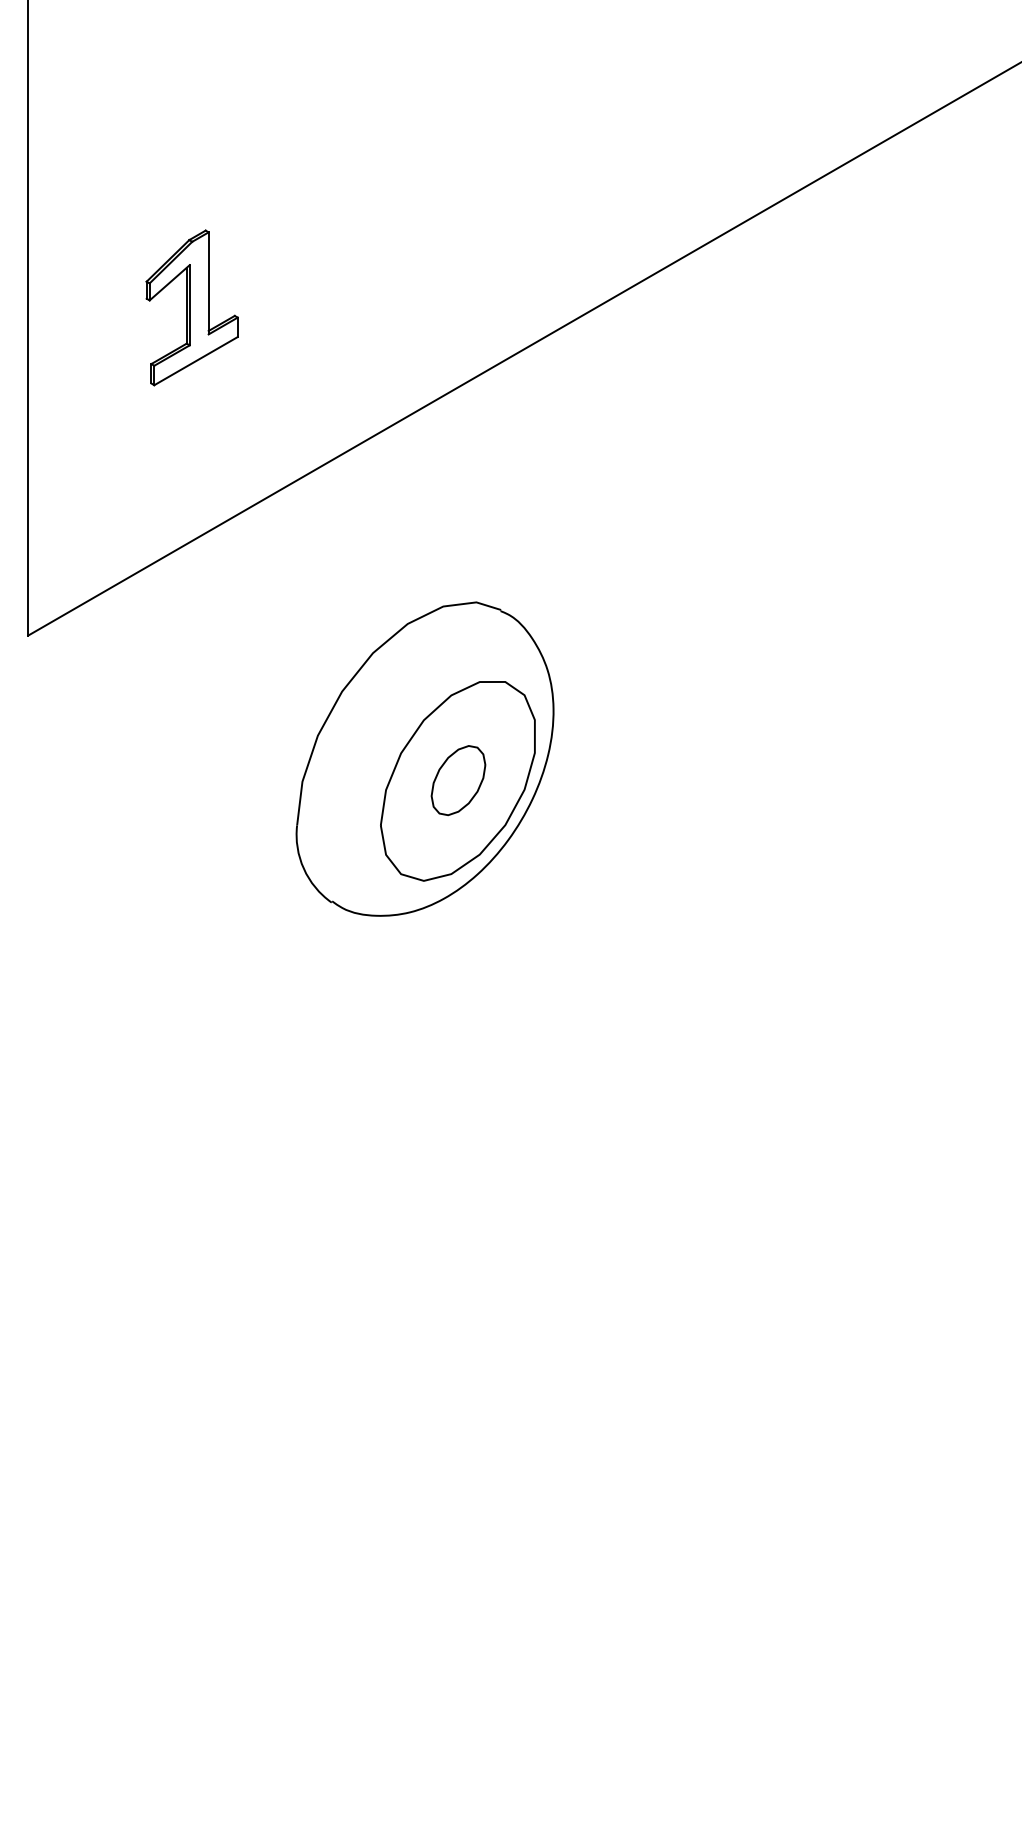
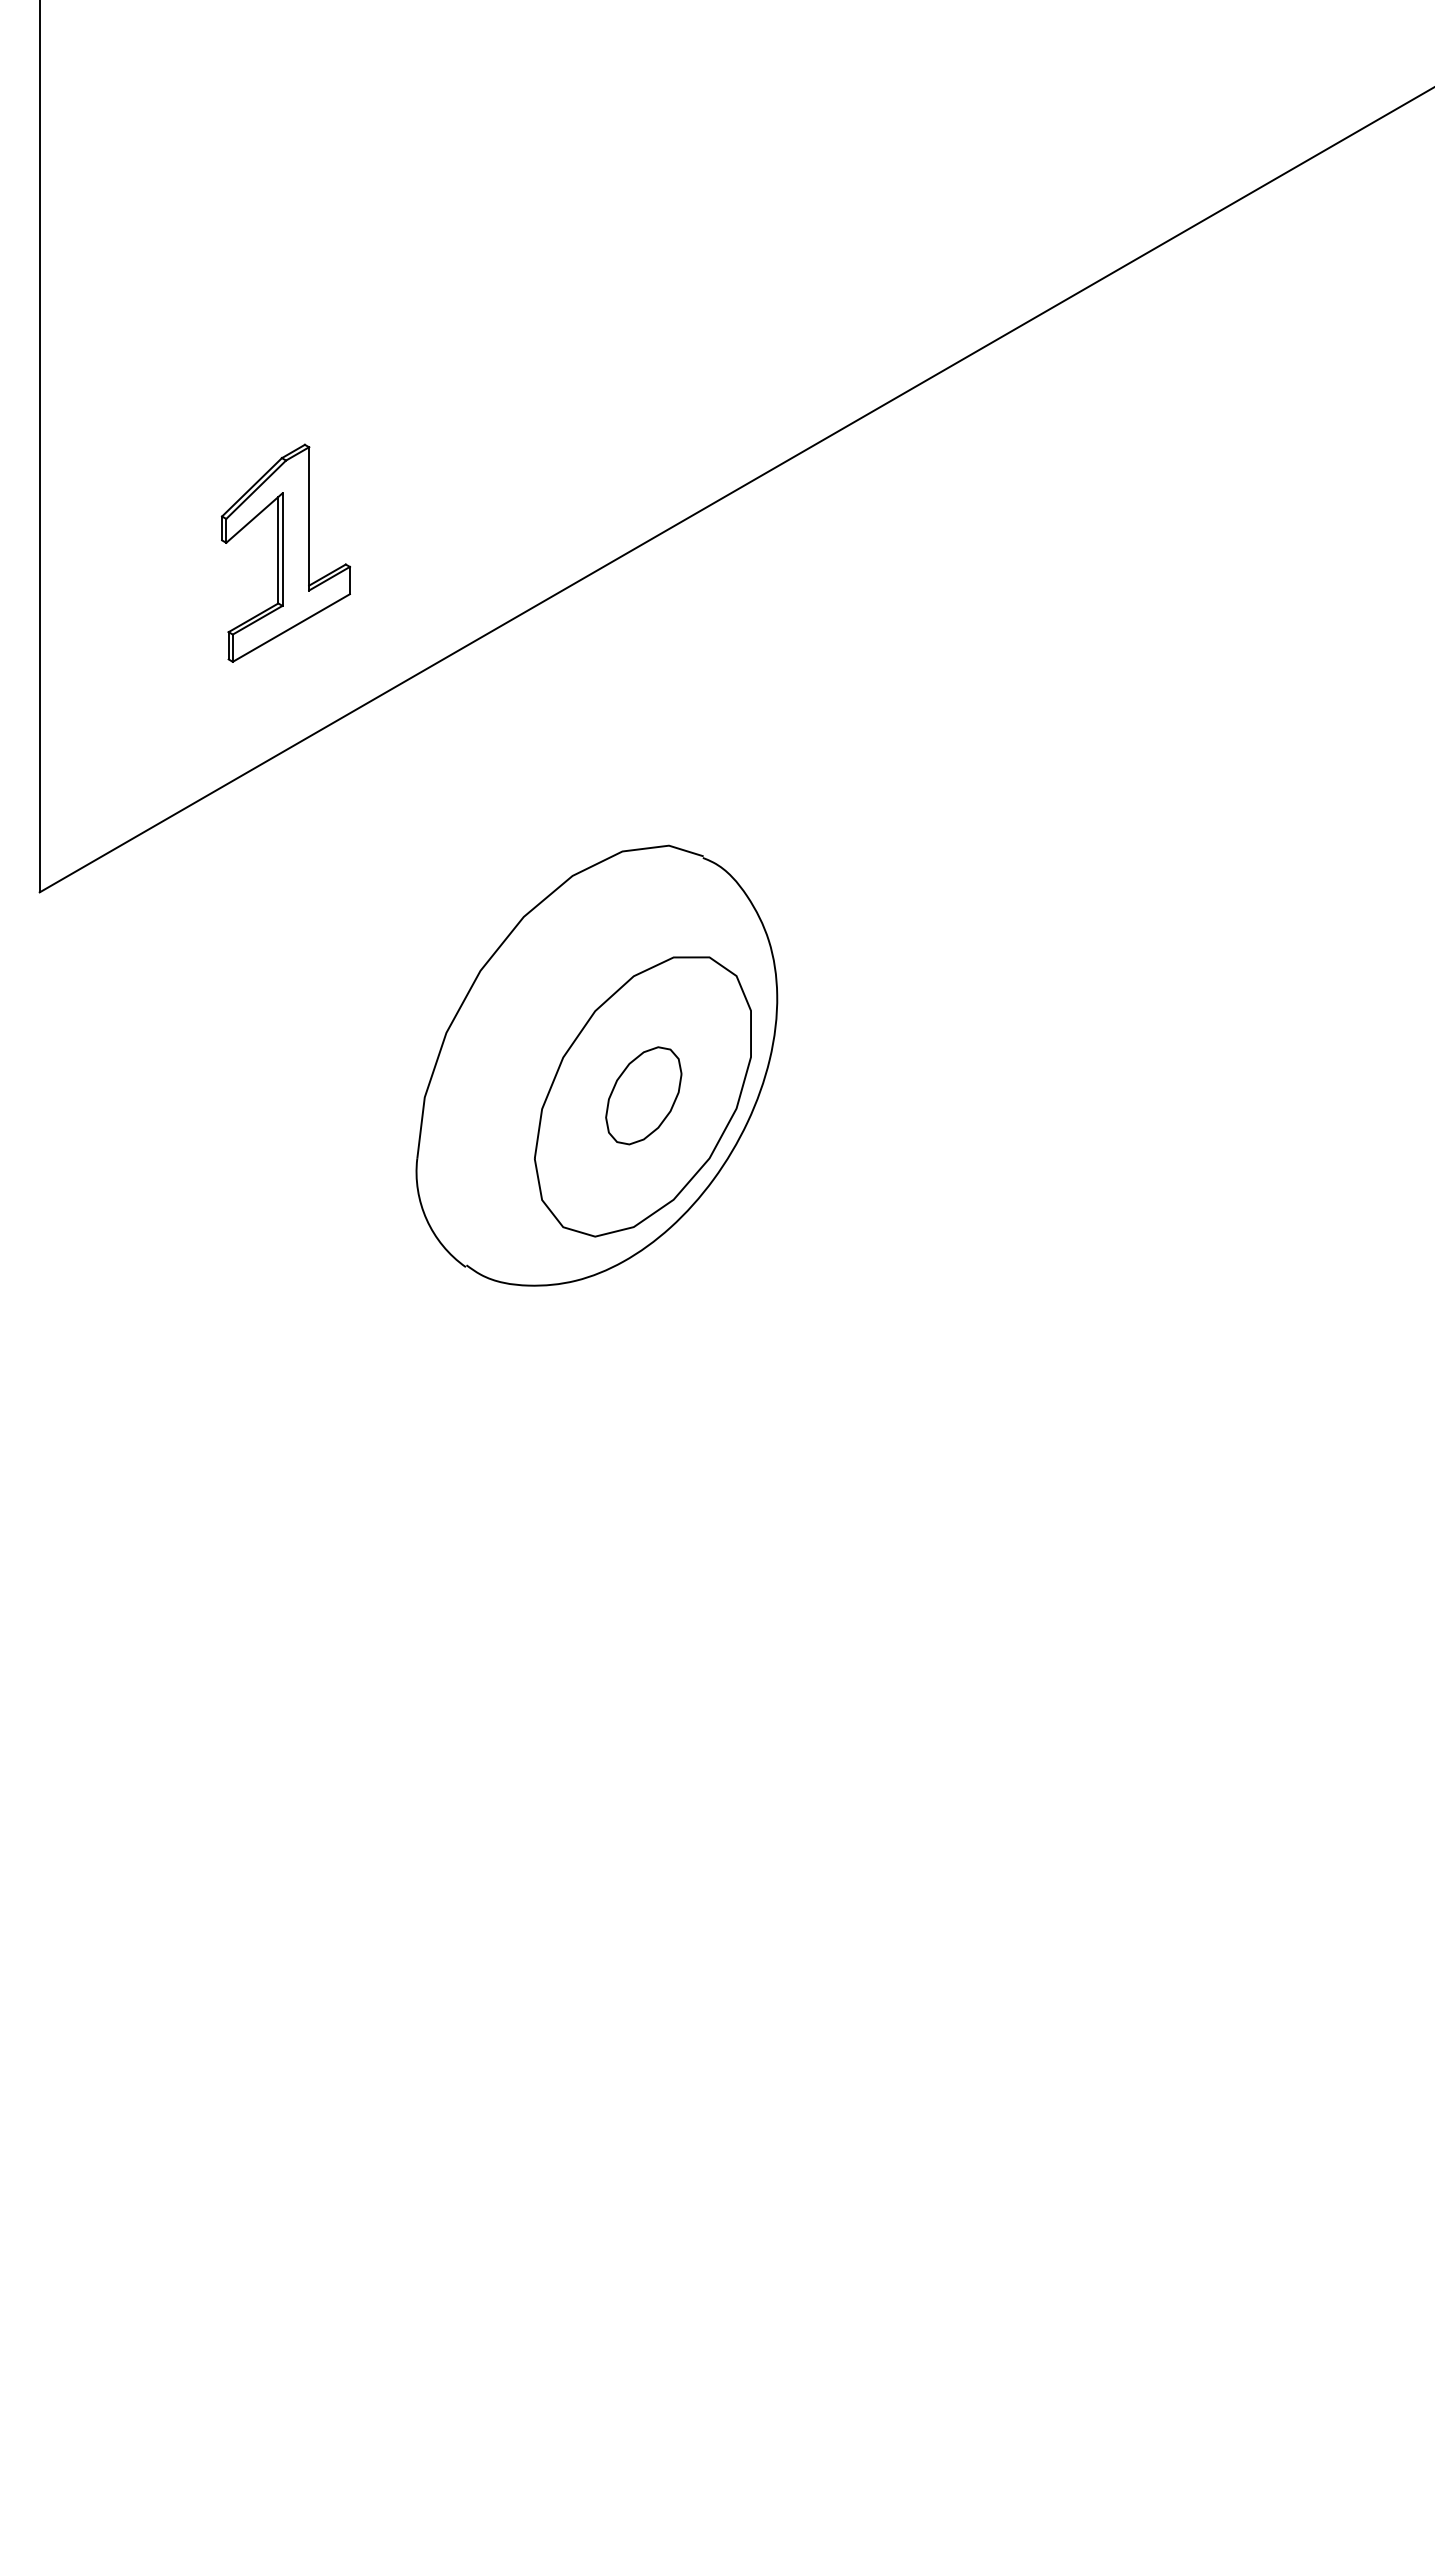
part: (191, 307) -> (285, 552), moved

